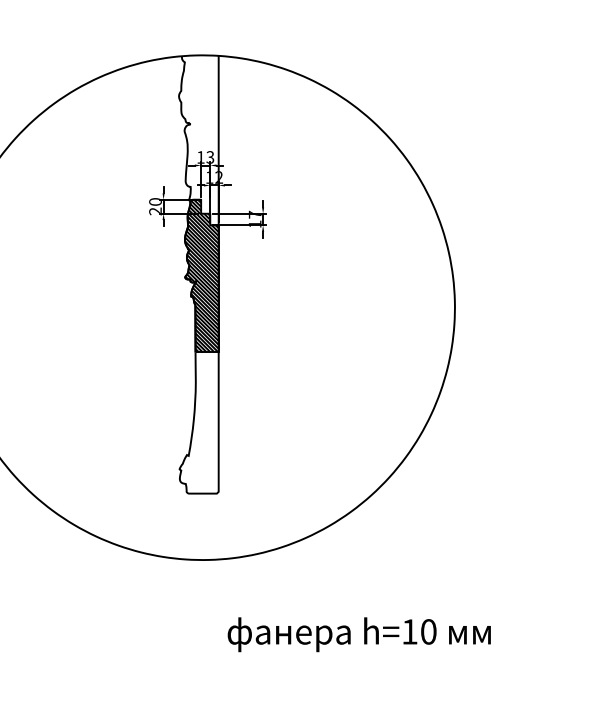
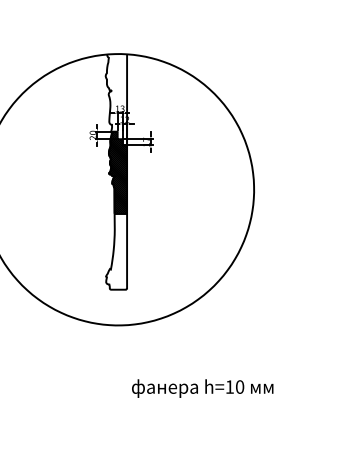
text: (358, 634) -> (202, 388), moved

